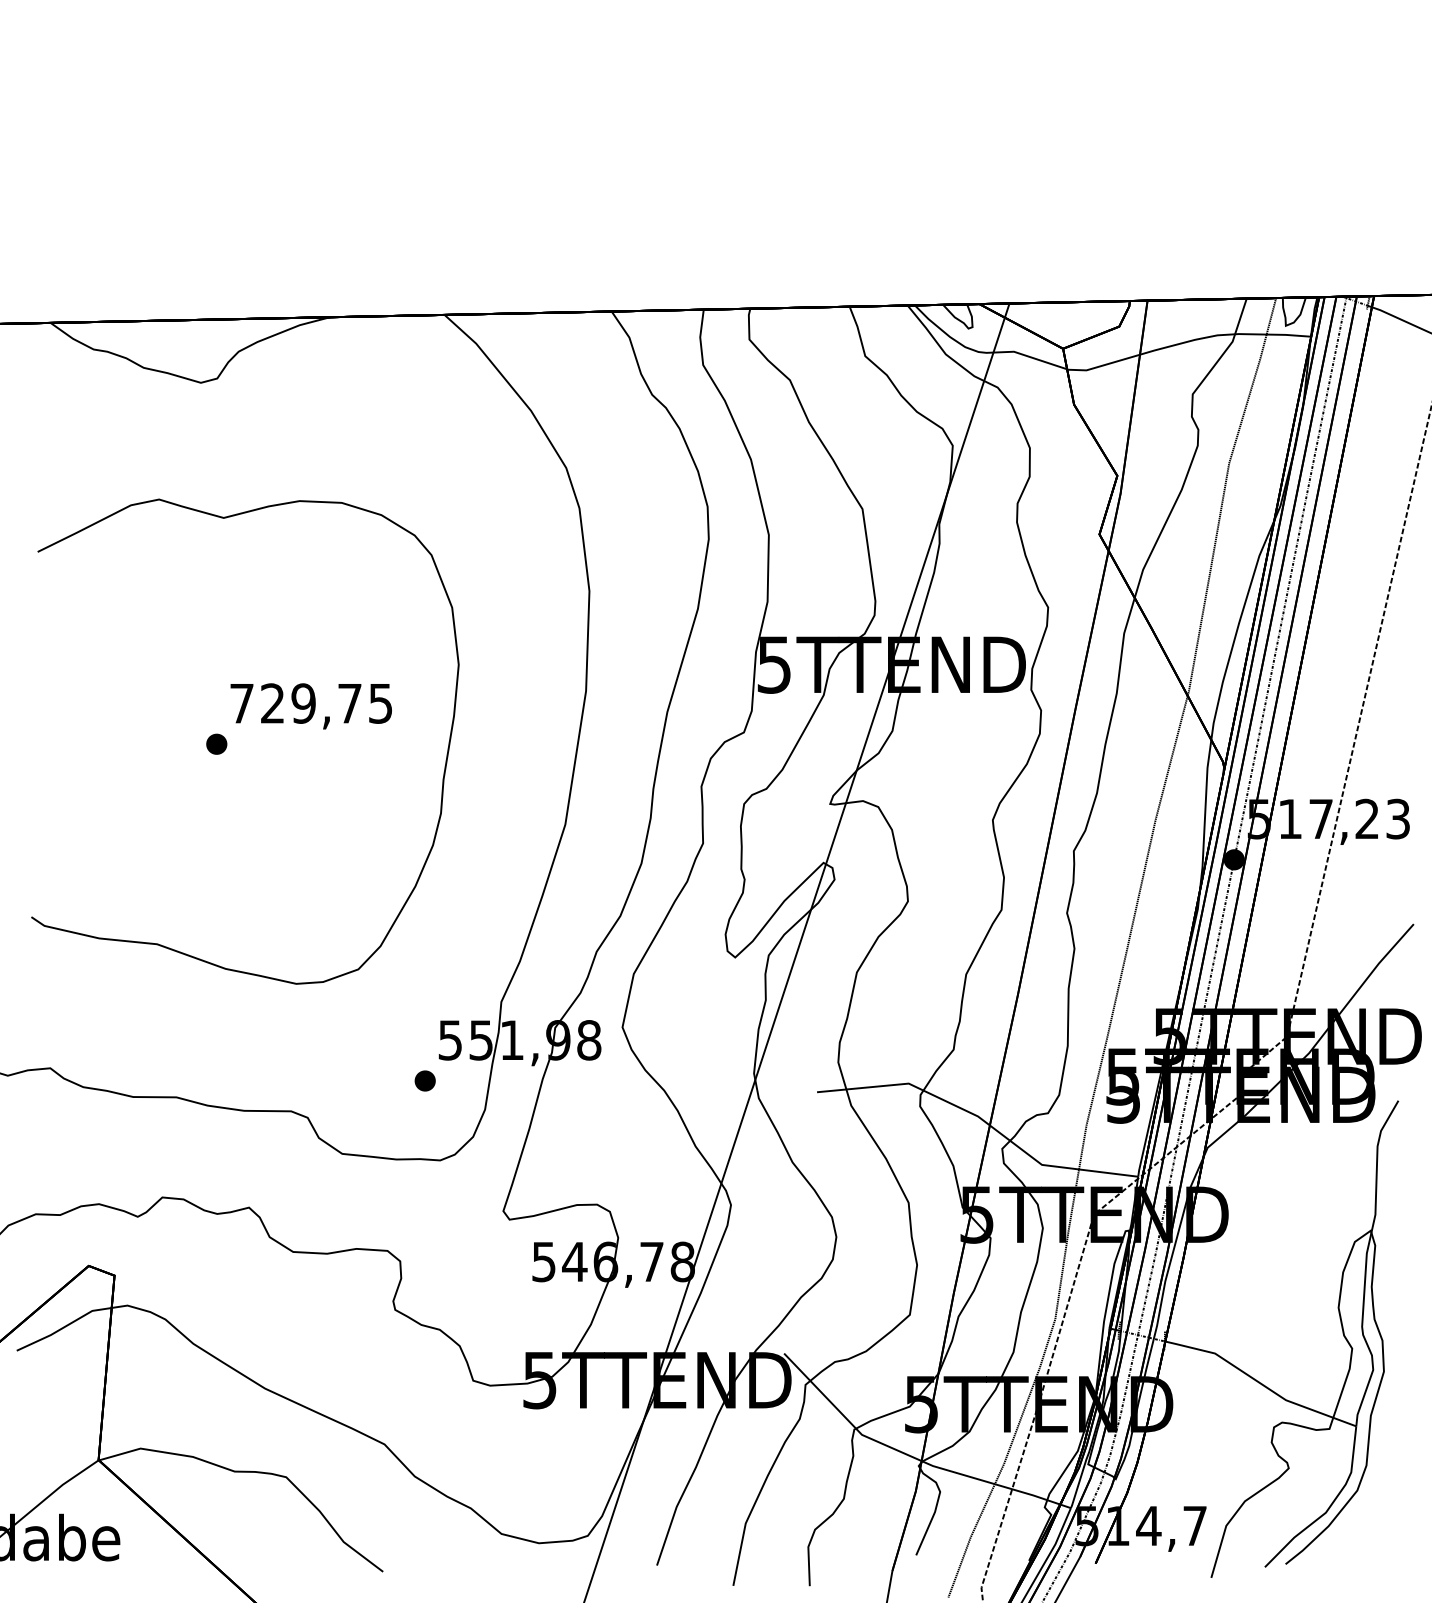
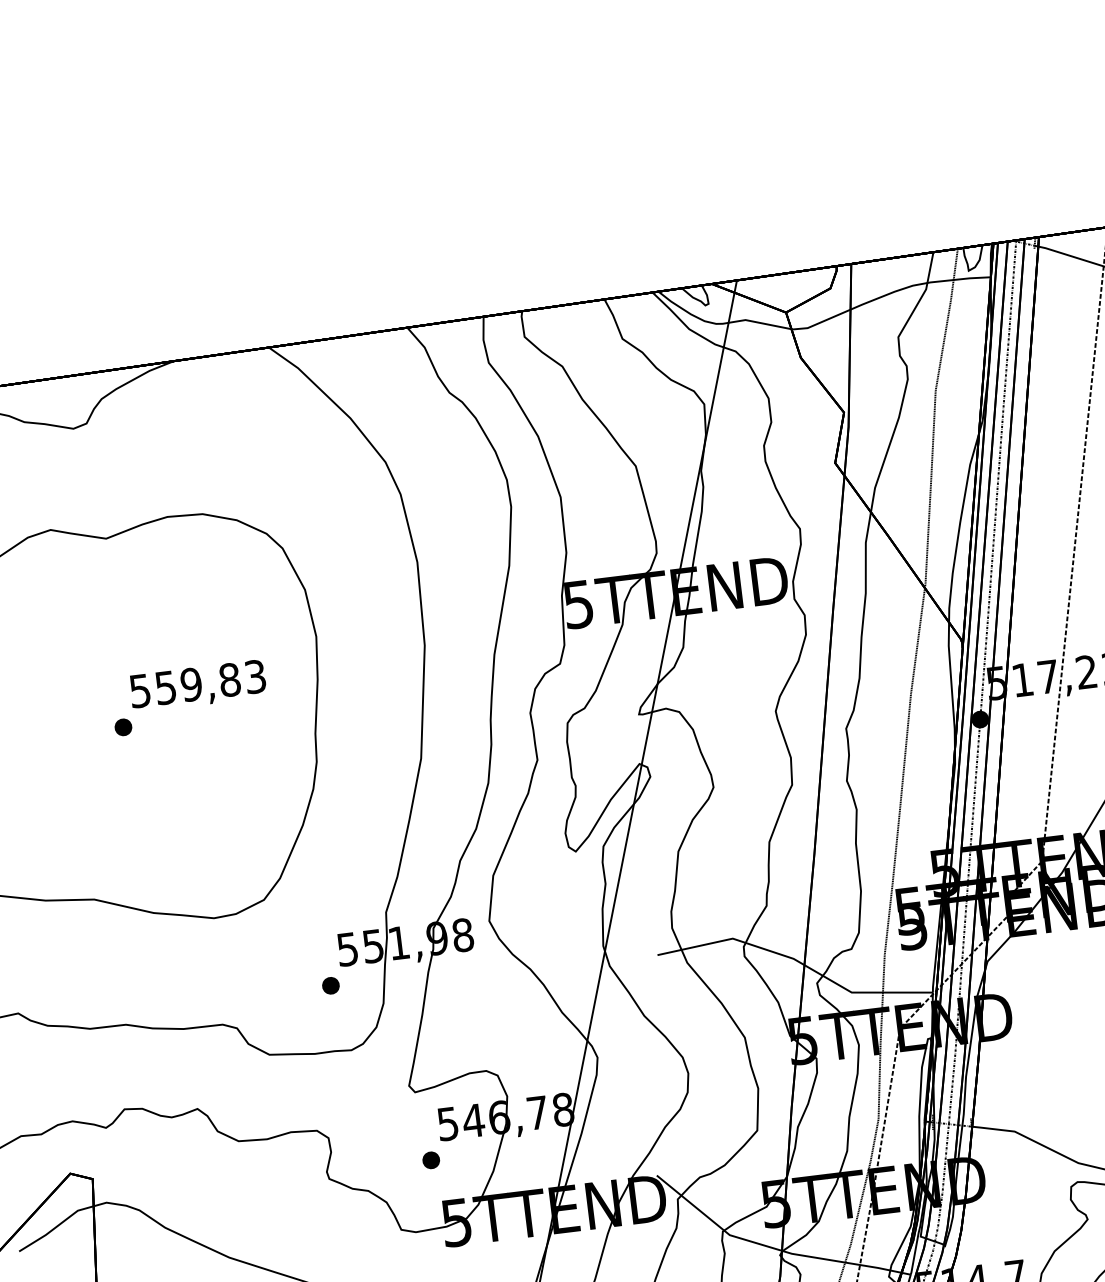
text: (311, 703) -> (197, 683), 729,75 -> 559,83
part: (518, 1302) -> (430, 1160), added

